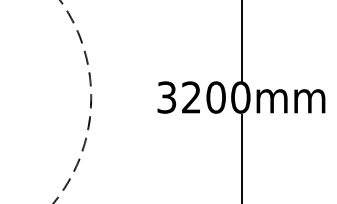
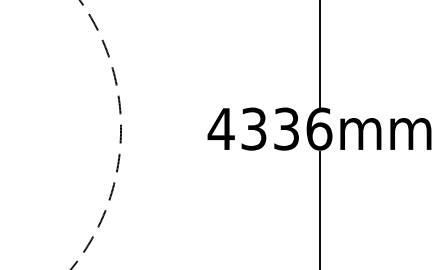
text: (203, 97) -> (269, 129), 3200mm -> 4336mm

